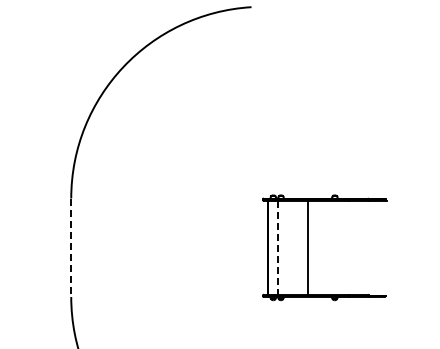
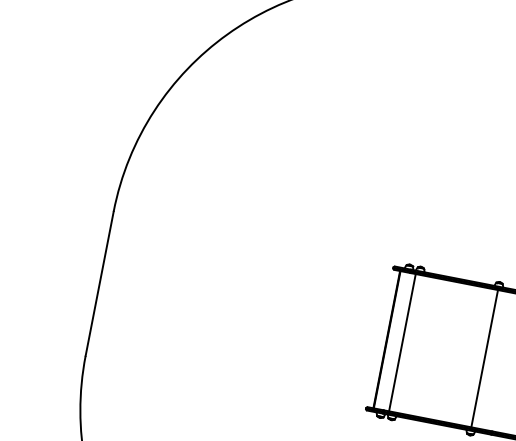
line: (278, 247) -> (402, 342), dashed -> solid
line: (307, 247) -> (484, 358), moved
line: (71, 248) -> (99, 284), dashed -> solid

